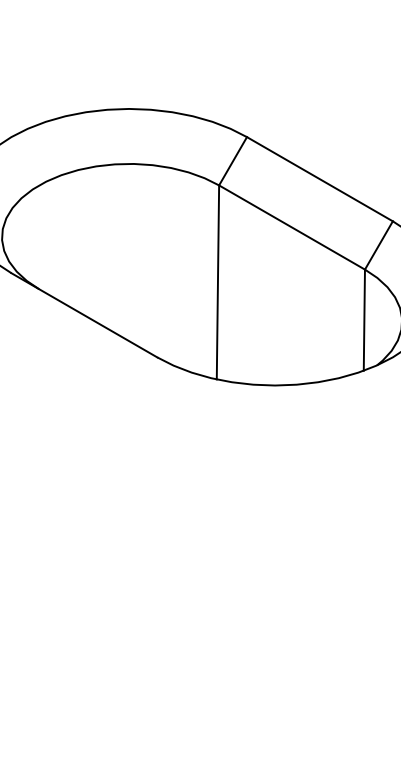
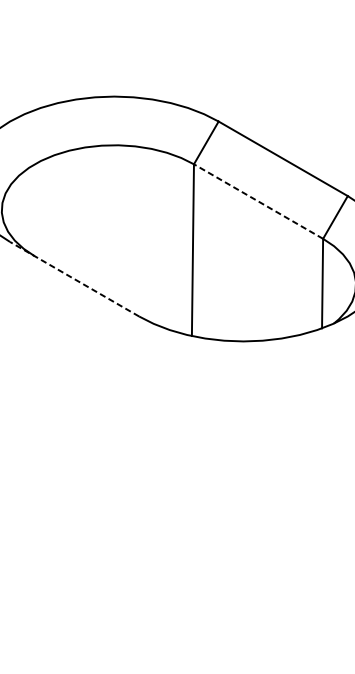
line: (291, 227) -> (258, 201), solid -> dashed
line: (83, 315) -> (73, 279), solid -> dashed

